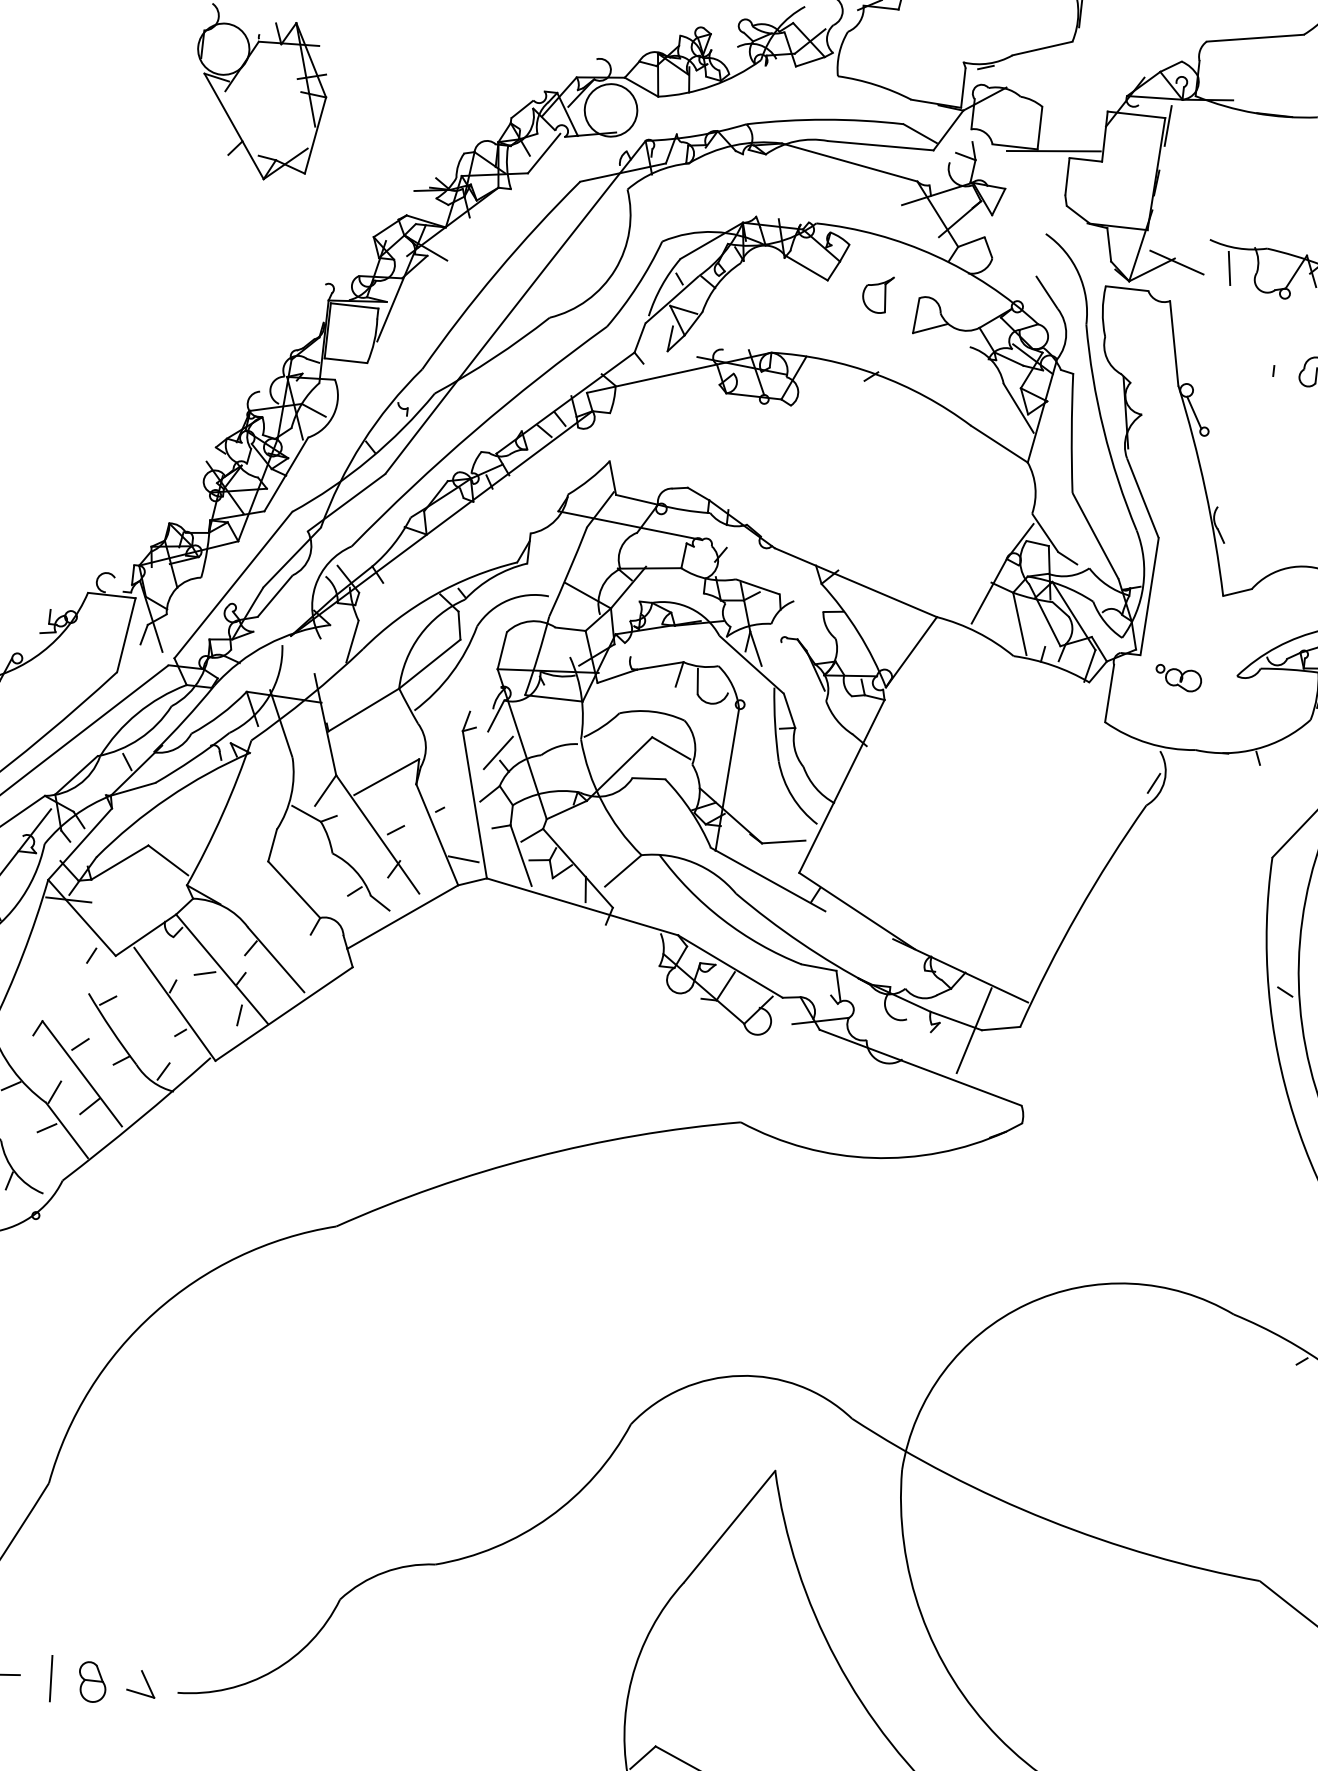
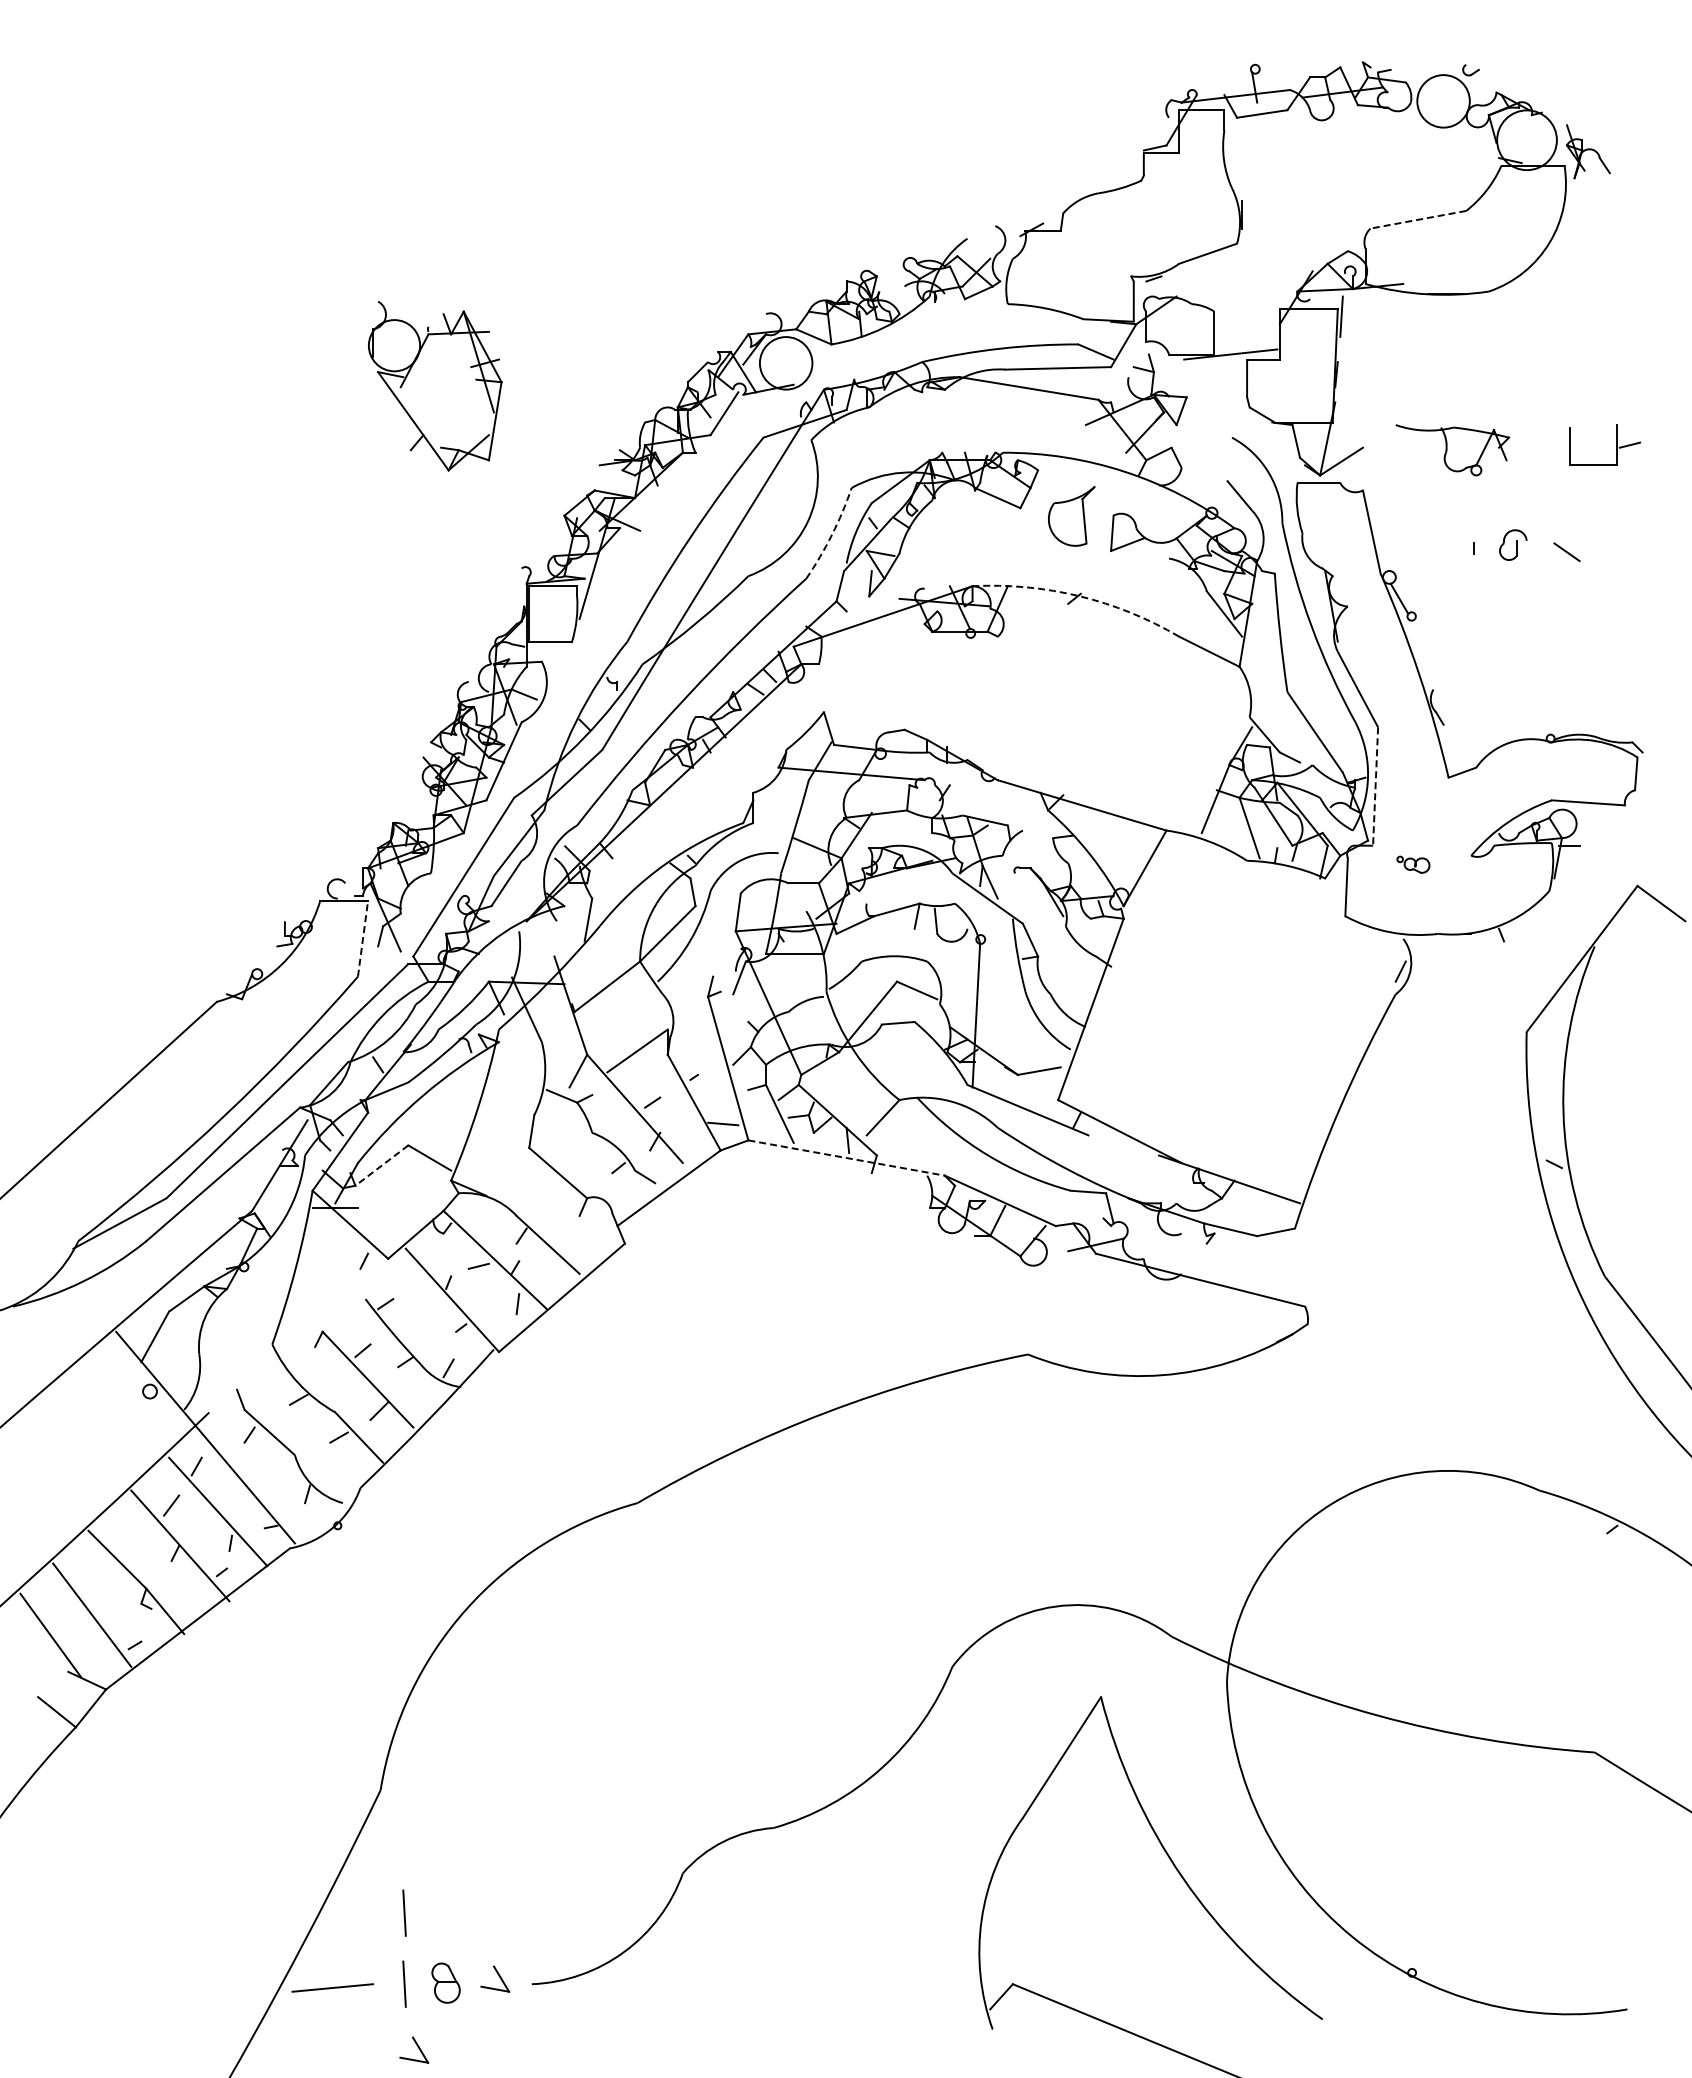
line: (1255, 37) -> (1418, 219), solid -> dashed
line: (1176, 262) -> (1365, 451), removed
line: (1228, 268) -> (1417, 451), removed
arc: (638, 285) -> (832, 534), solid -> dashed
part: (877, 294) -> (1071, 516), size x1.6
arc: (876, 374) -> (1079, 596), solid -> dashed
line: (1149, 597) -> (1375, 787), solid -> dashed
line: (126, 634) -> (363, 938), solid -> dashed
part: (1178, 678) -> (1413, 864), size x0.7
line: (498, 752) -> (745, 1014), removed
line: (119, 862) -> (381, 1165), solid -> dashed
line: (582, 907) -> (846, 1158), solid -> dashed
line: (974, 1030) -> (1249, 1237), removed
line: (54, 1091) -> (342, 1400), removed
line: (59, 1607) -> (404, 1912), added
part: (53, 1744) -> (414, 2049), added

